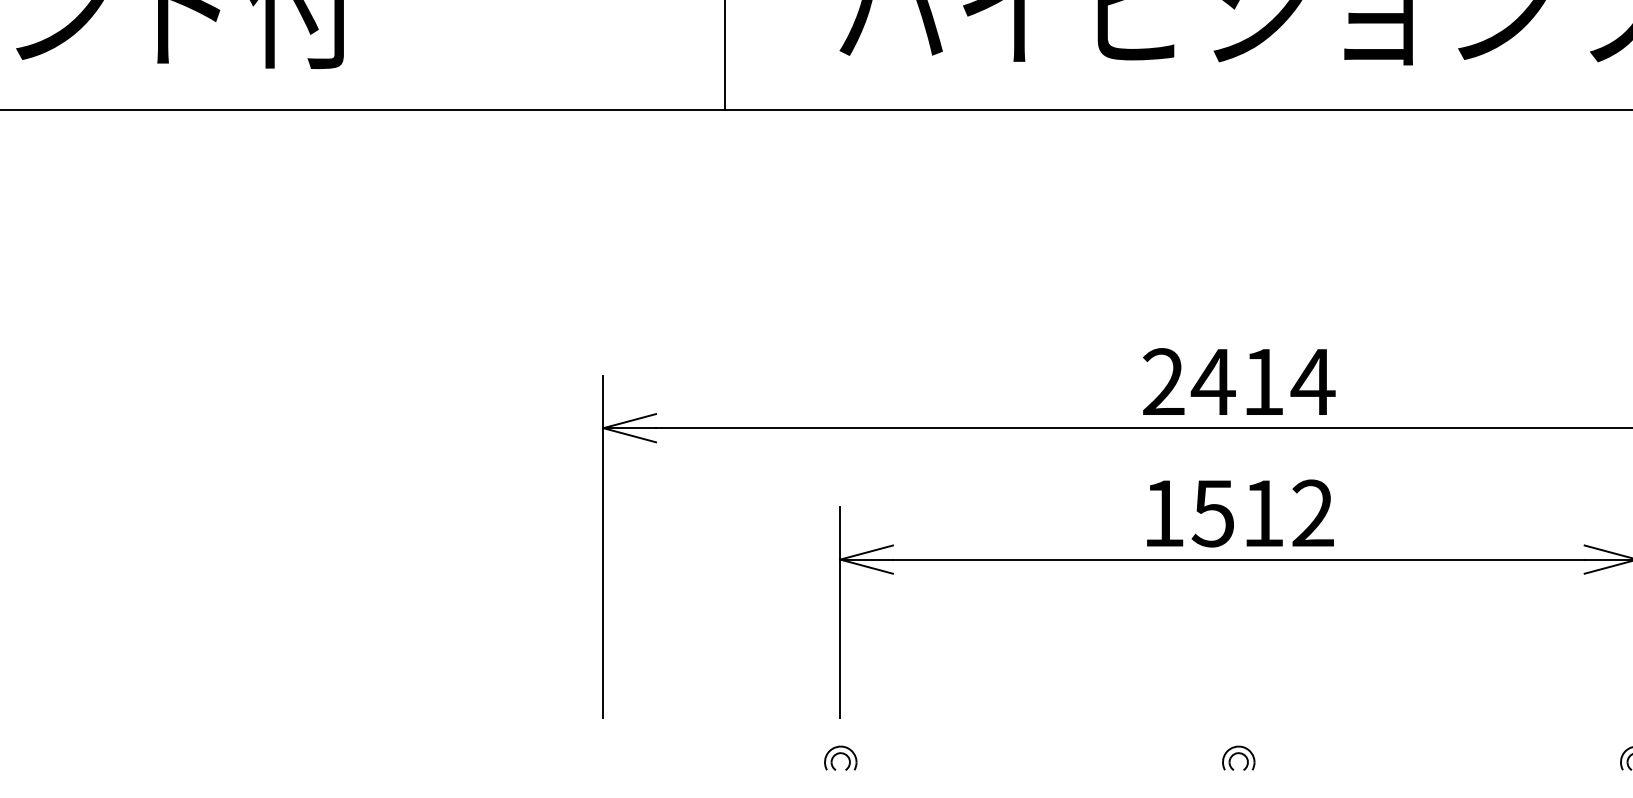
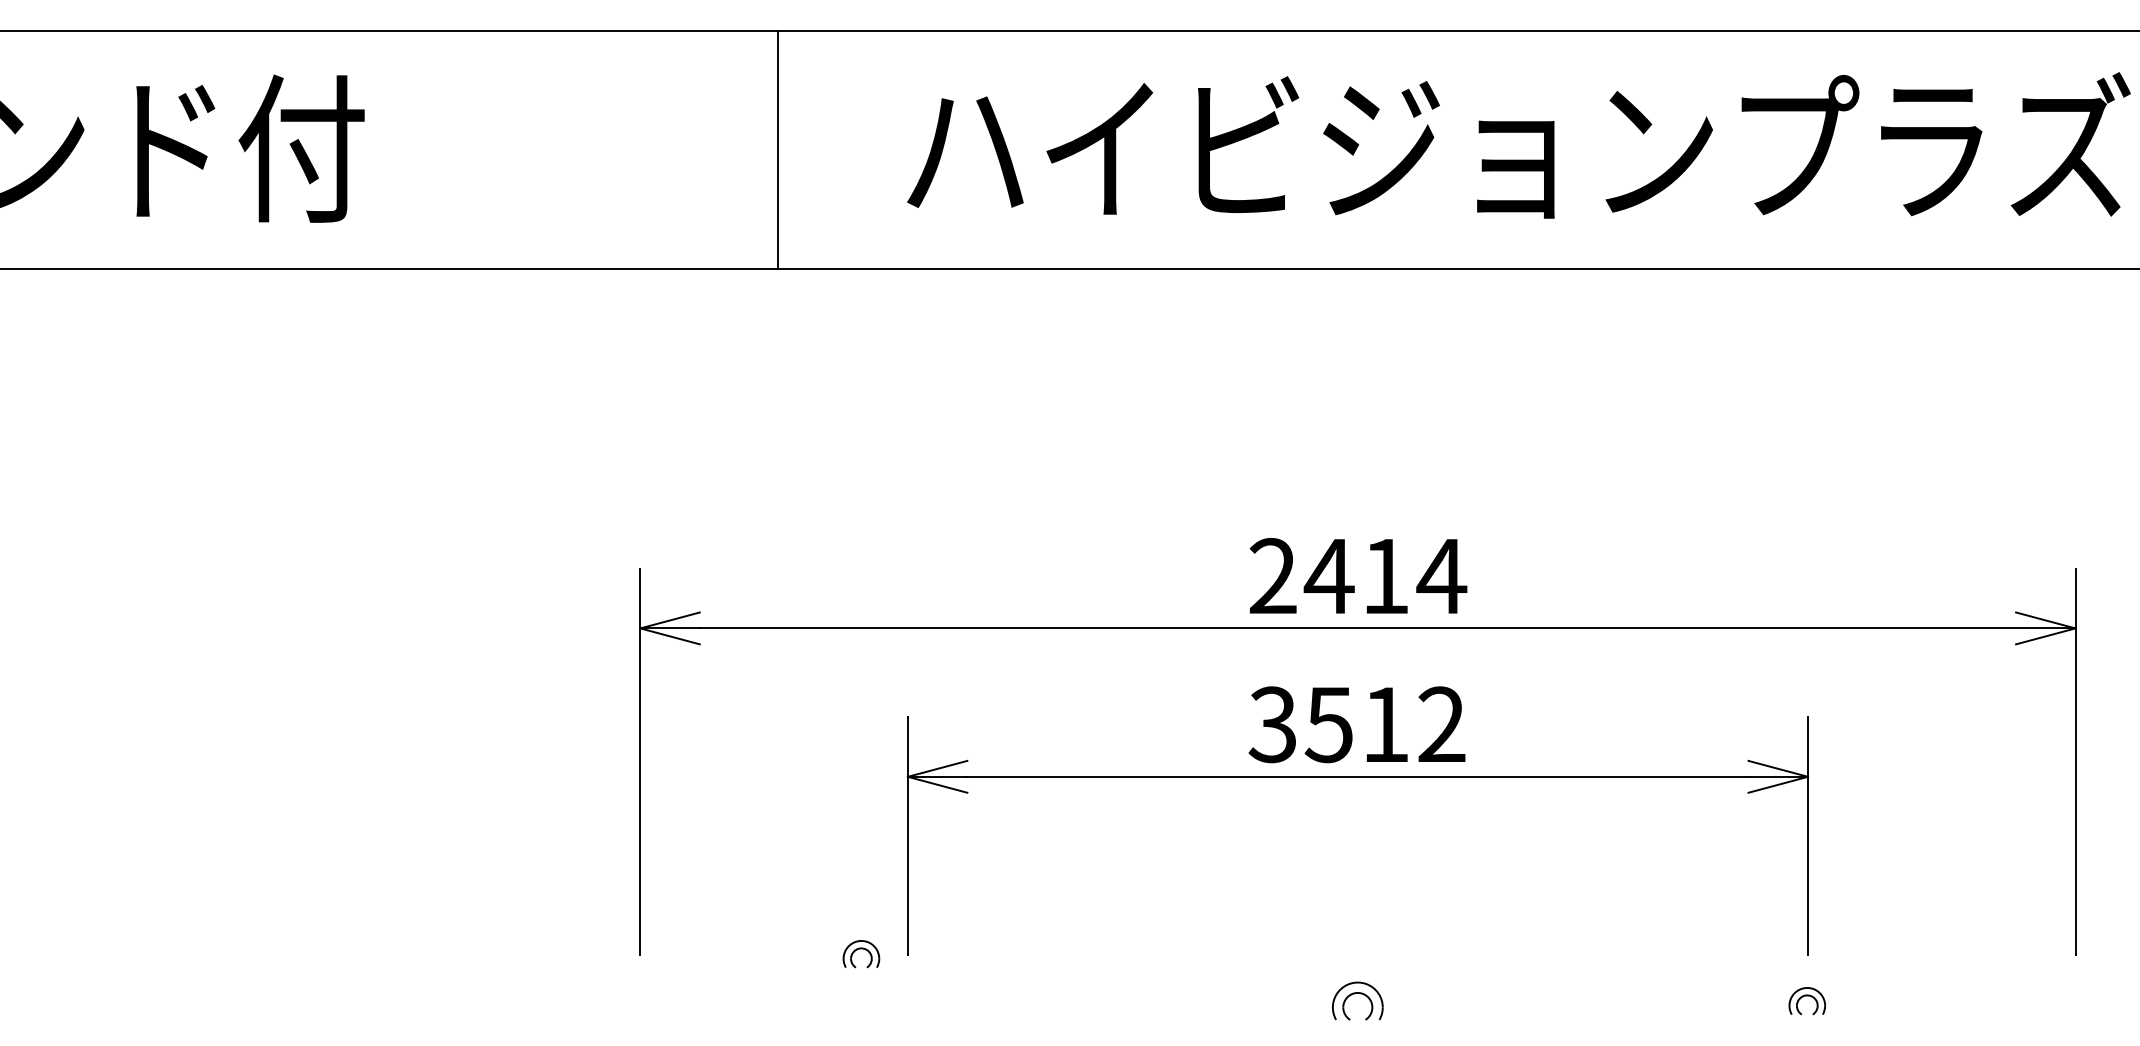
text: (1162, 513) -> (1271, 724), 1512 -> 3512
part: (840, 758) -> (861, 954), moved
part: (1238, 758) -> (1357, 1001), size x1.4

